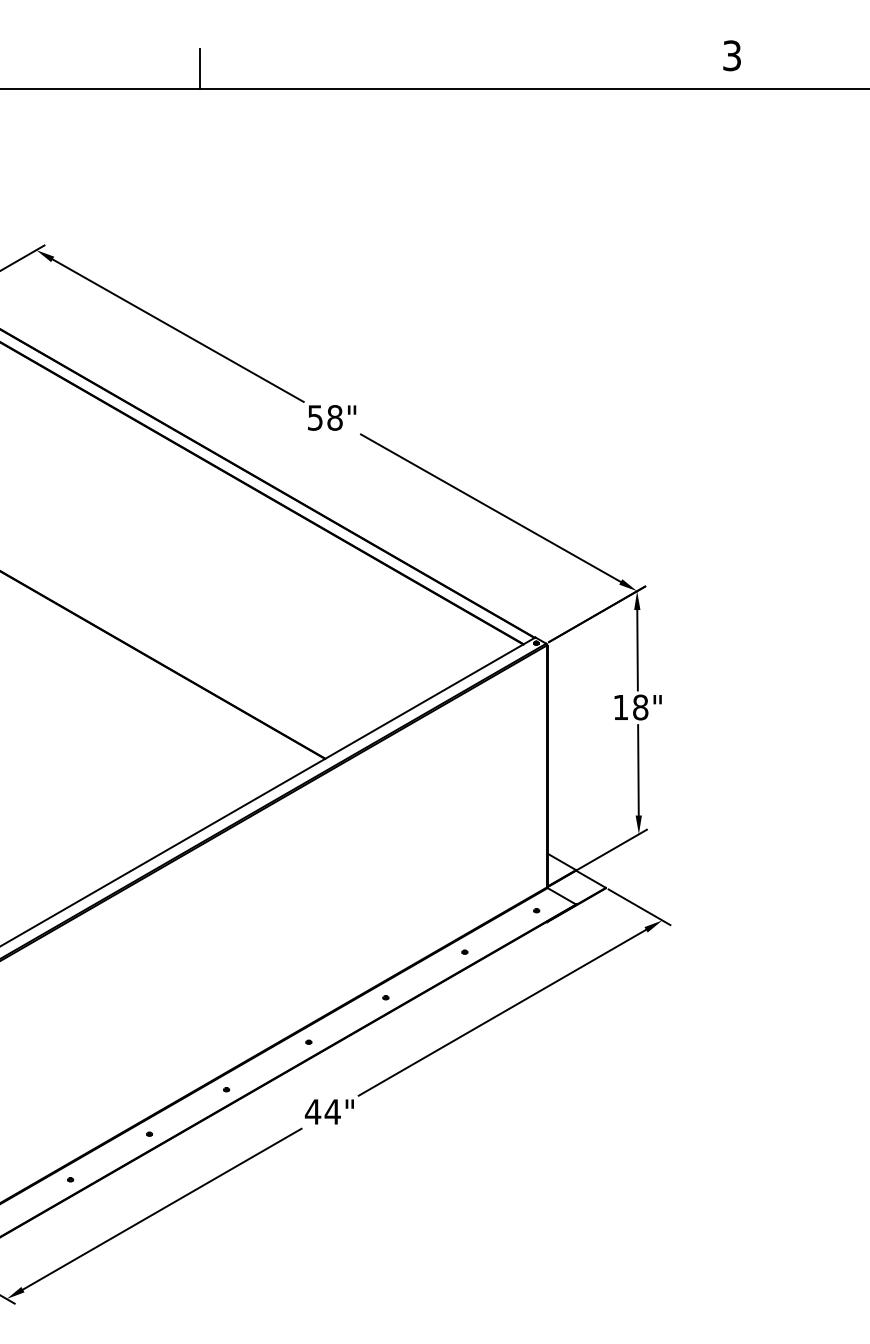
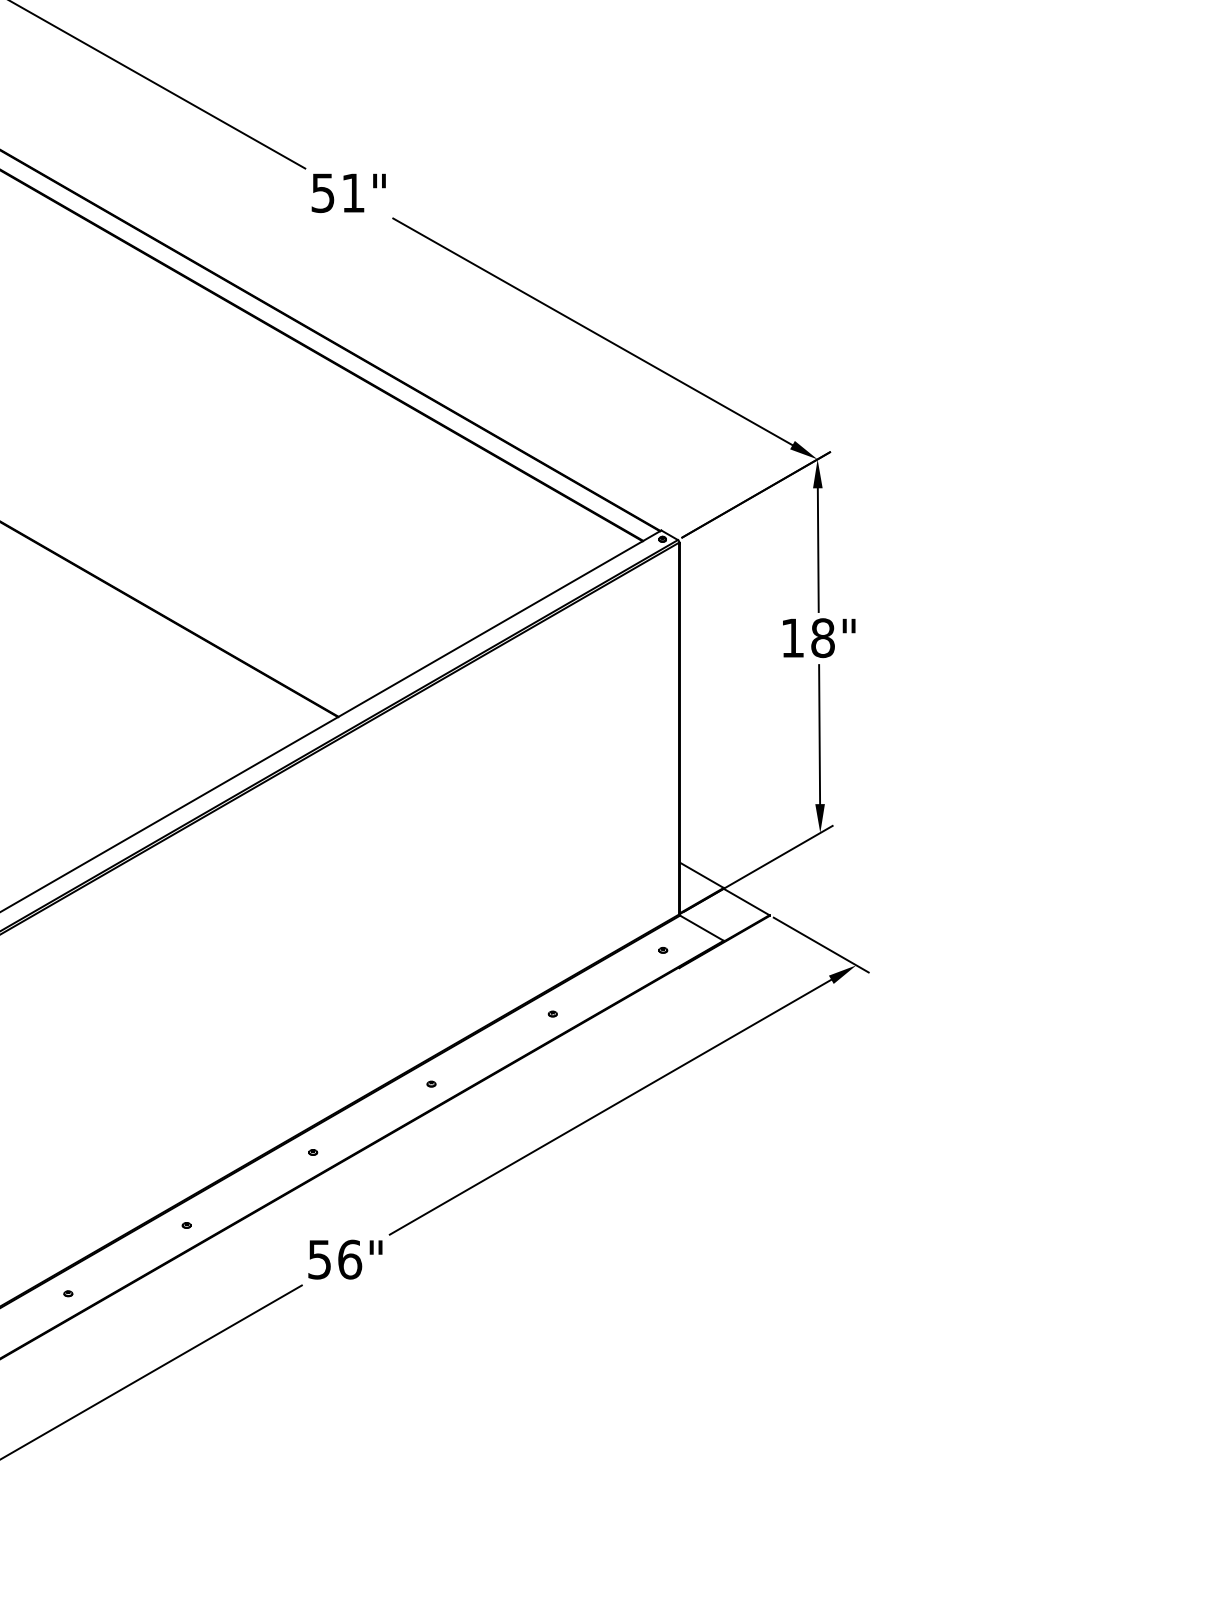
text: (334, 417) -> (352, 192), 58" -> 51"
text: (322, 1111) -> (334, 1258), 44" -> 56"

